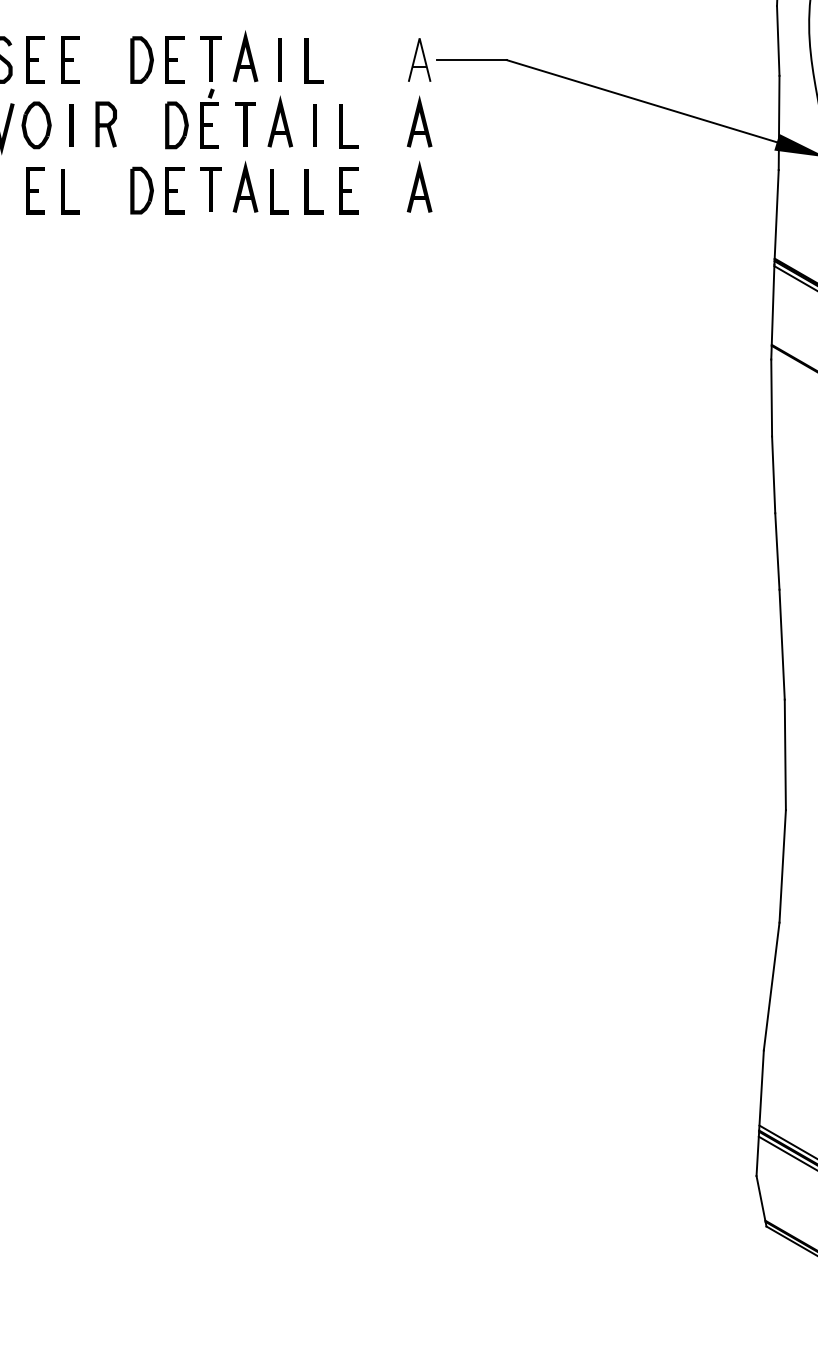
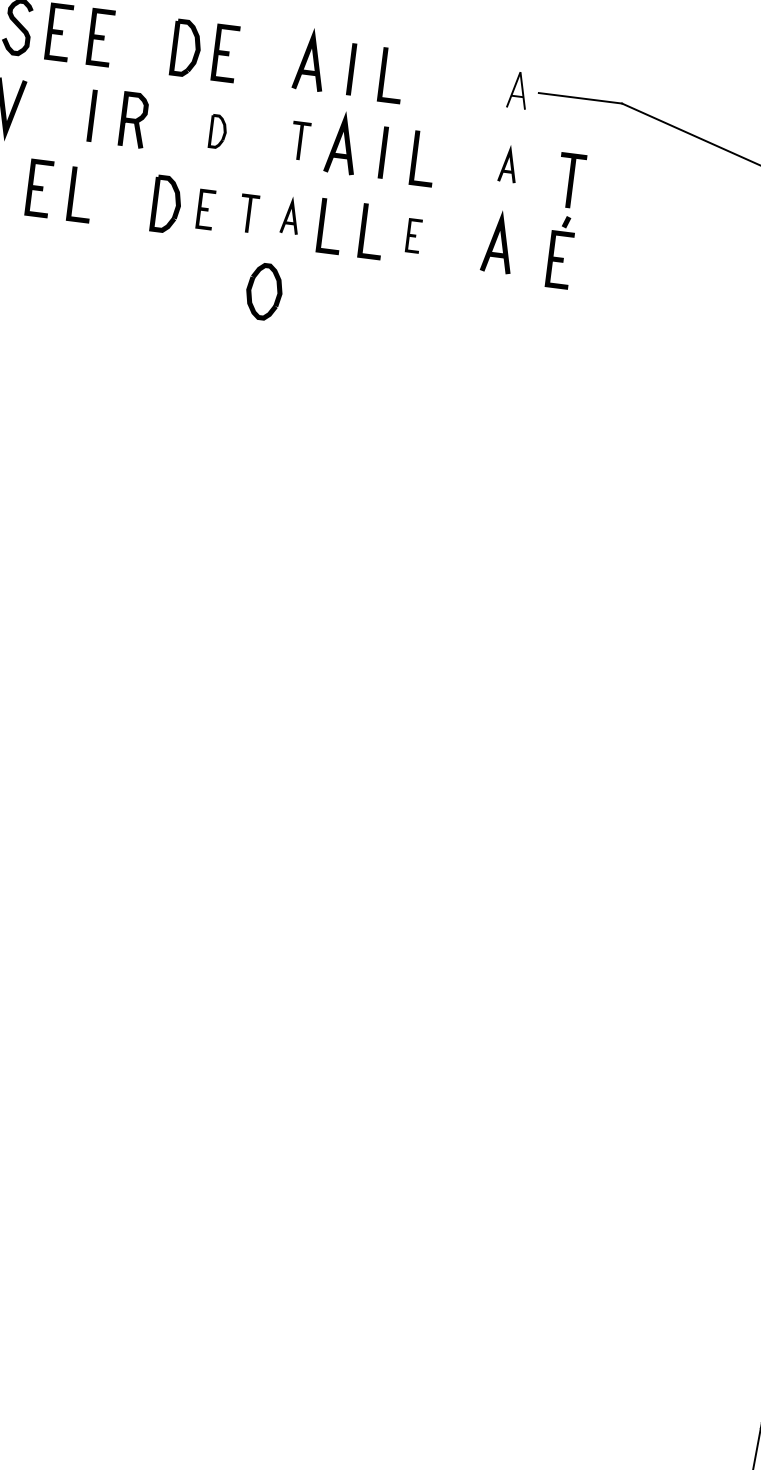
part: (419, 59) -> (517, 89), size x0.7
part: (210, 92) -> (565, 220), moved
part: (419, 121) -> (508, 163), size x0.6
part: (245, 124) -> (300, 141), size x0.7
part: (36, 125) -> (264, 291), moved
part: (176, 125) -> (217, 131), size x0.6
part: (245, 186) -> (290, 215), size x0.6
part: (210, 189) -> (248, 213), size x0.7
part: (174, 190) -> (205, 209), size x0.7
part: (348, 190) -> (413, 235), size x0.6

